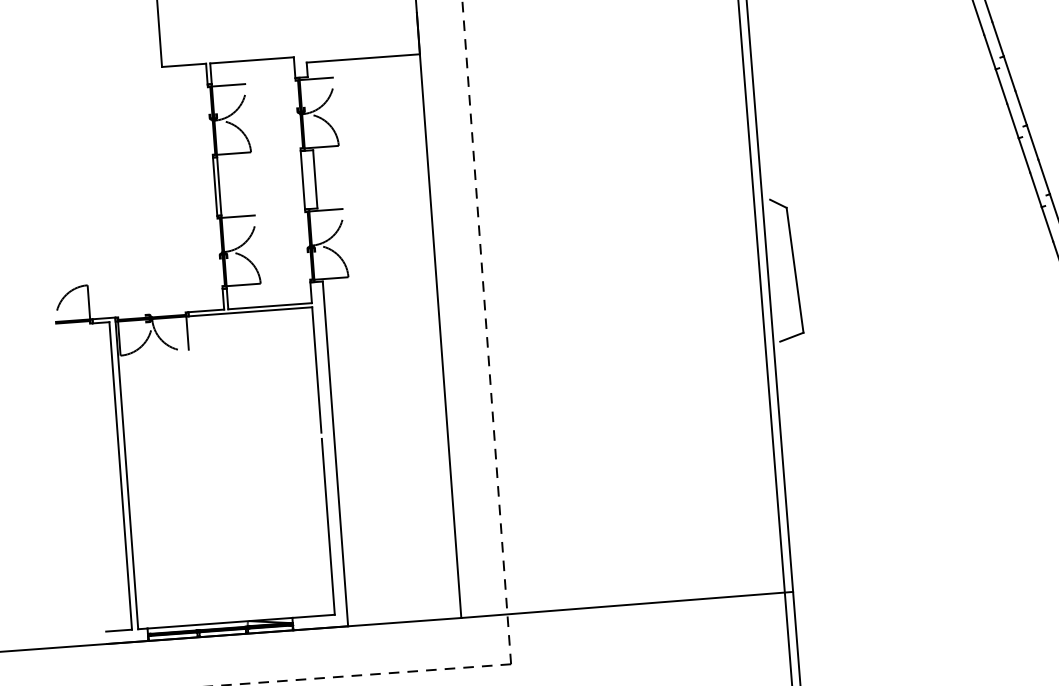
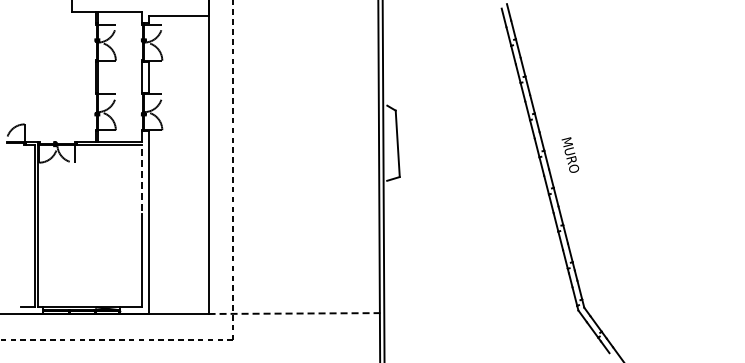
line: (317, 369) -> (142, 177), solid -> dashed
line: (627, 604) -> (296, 313), solid -> dashed

